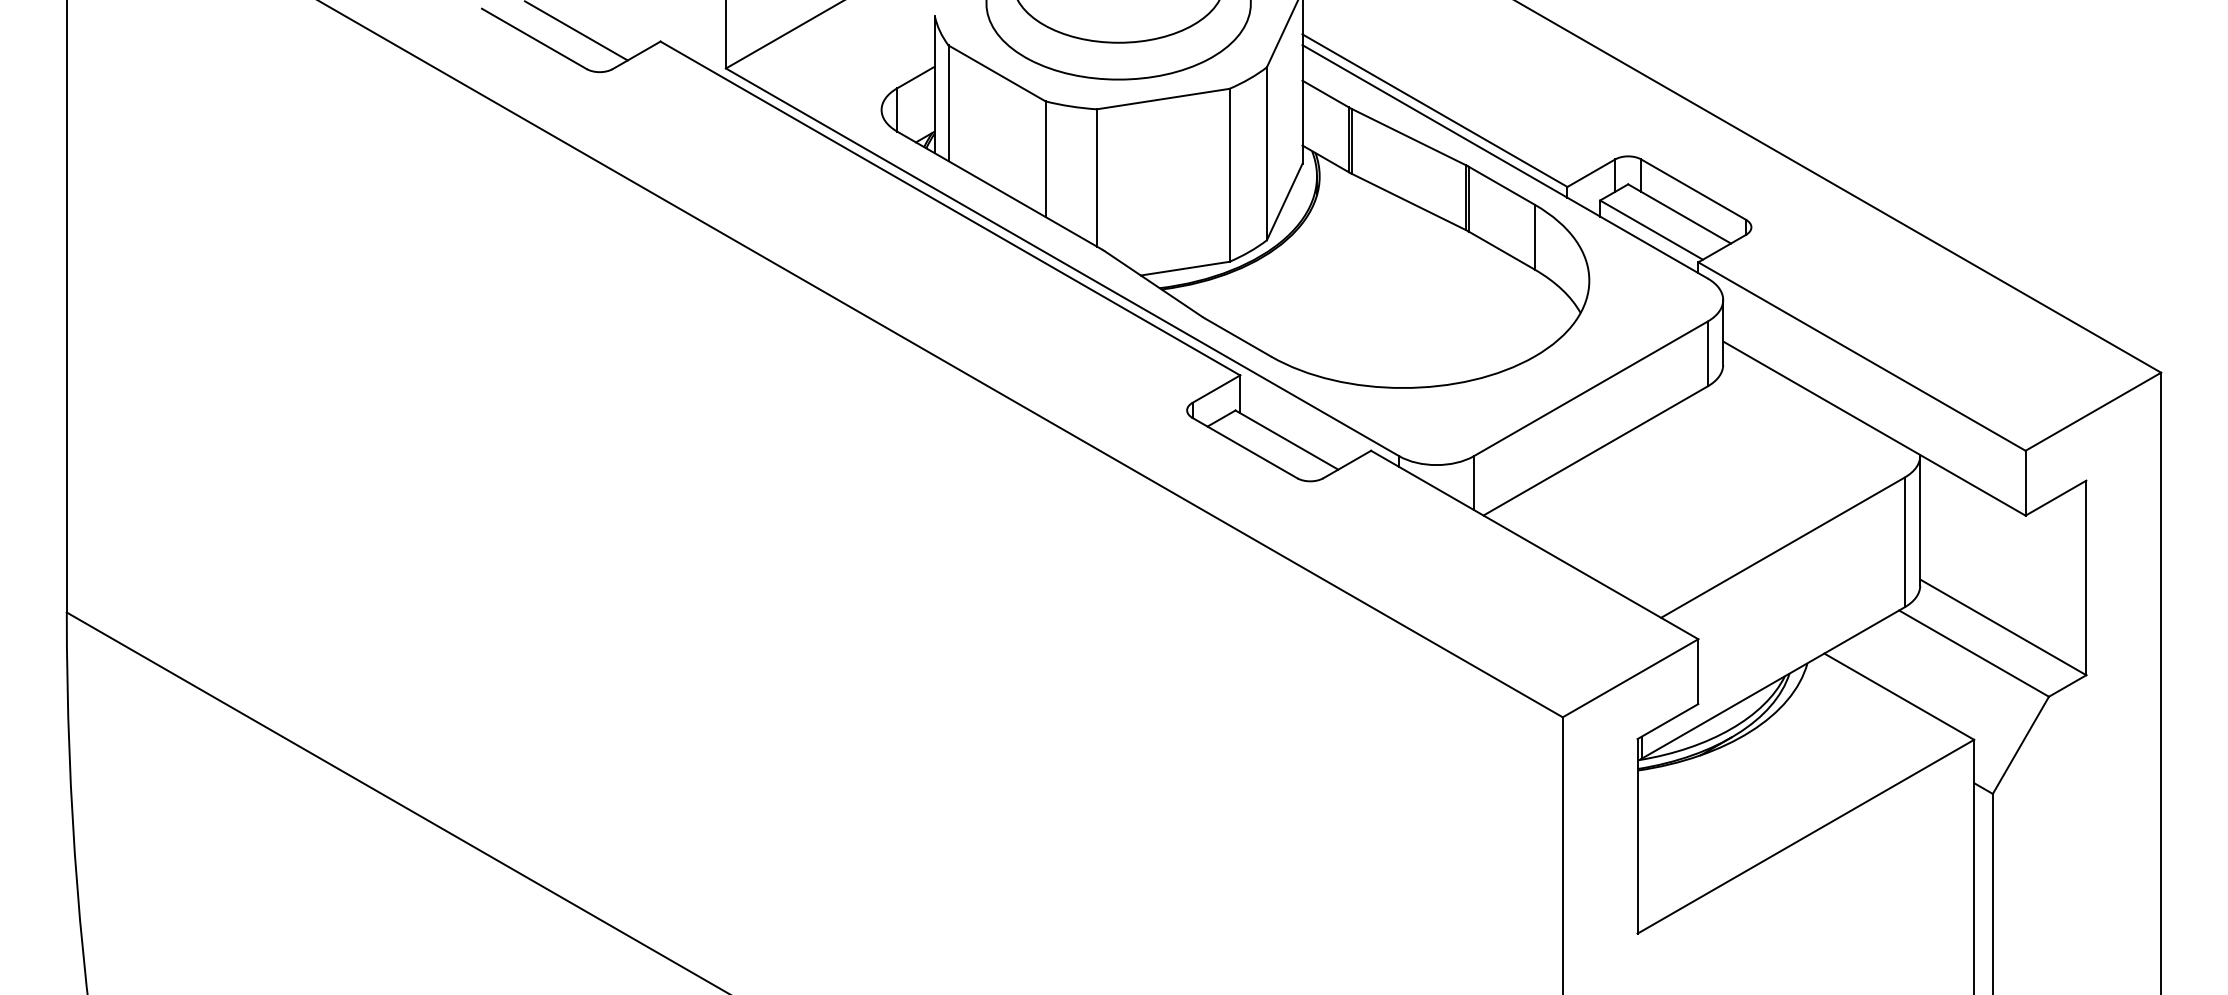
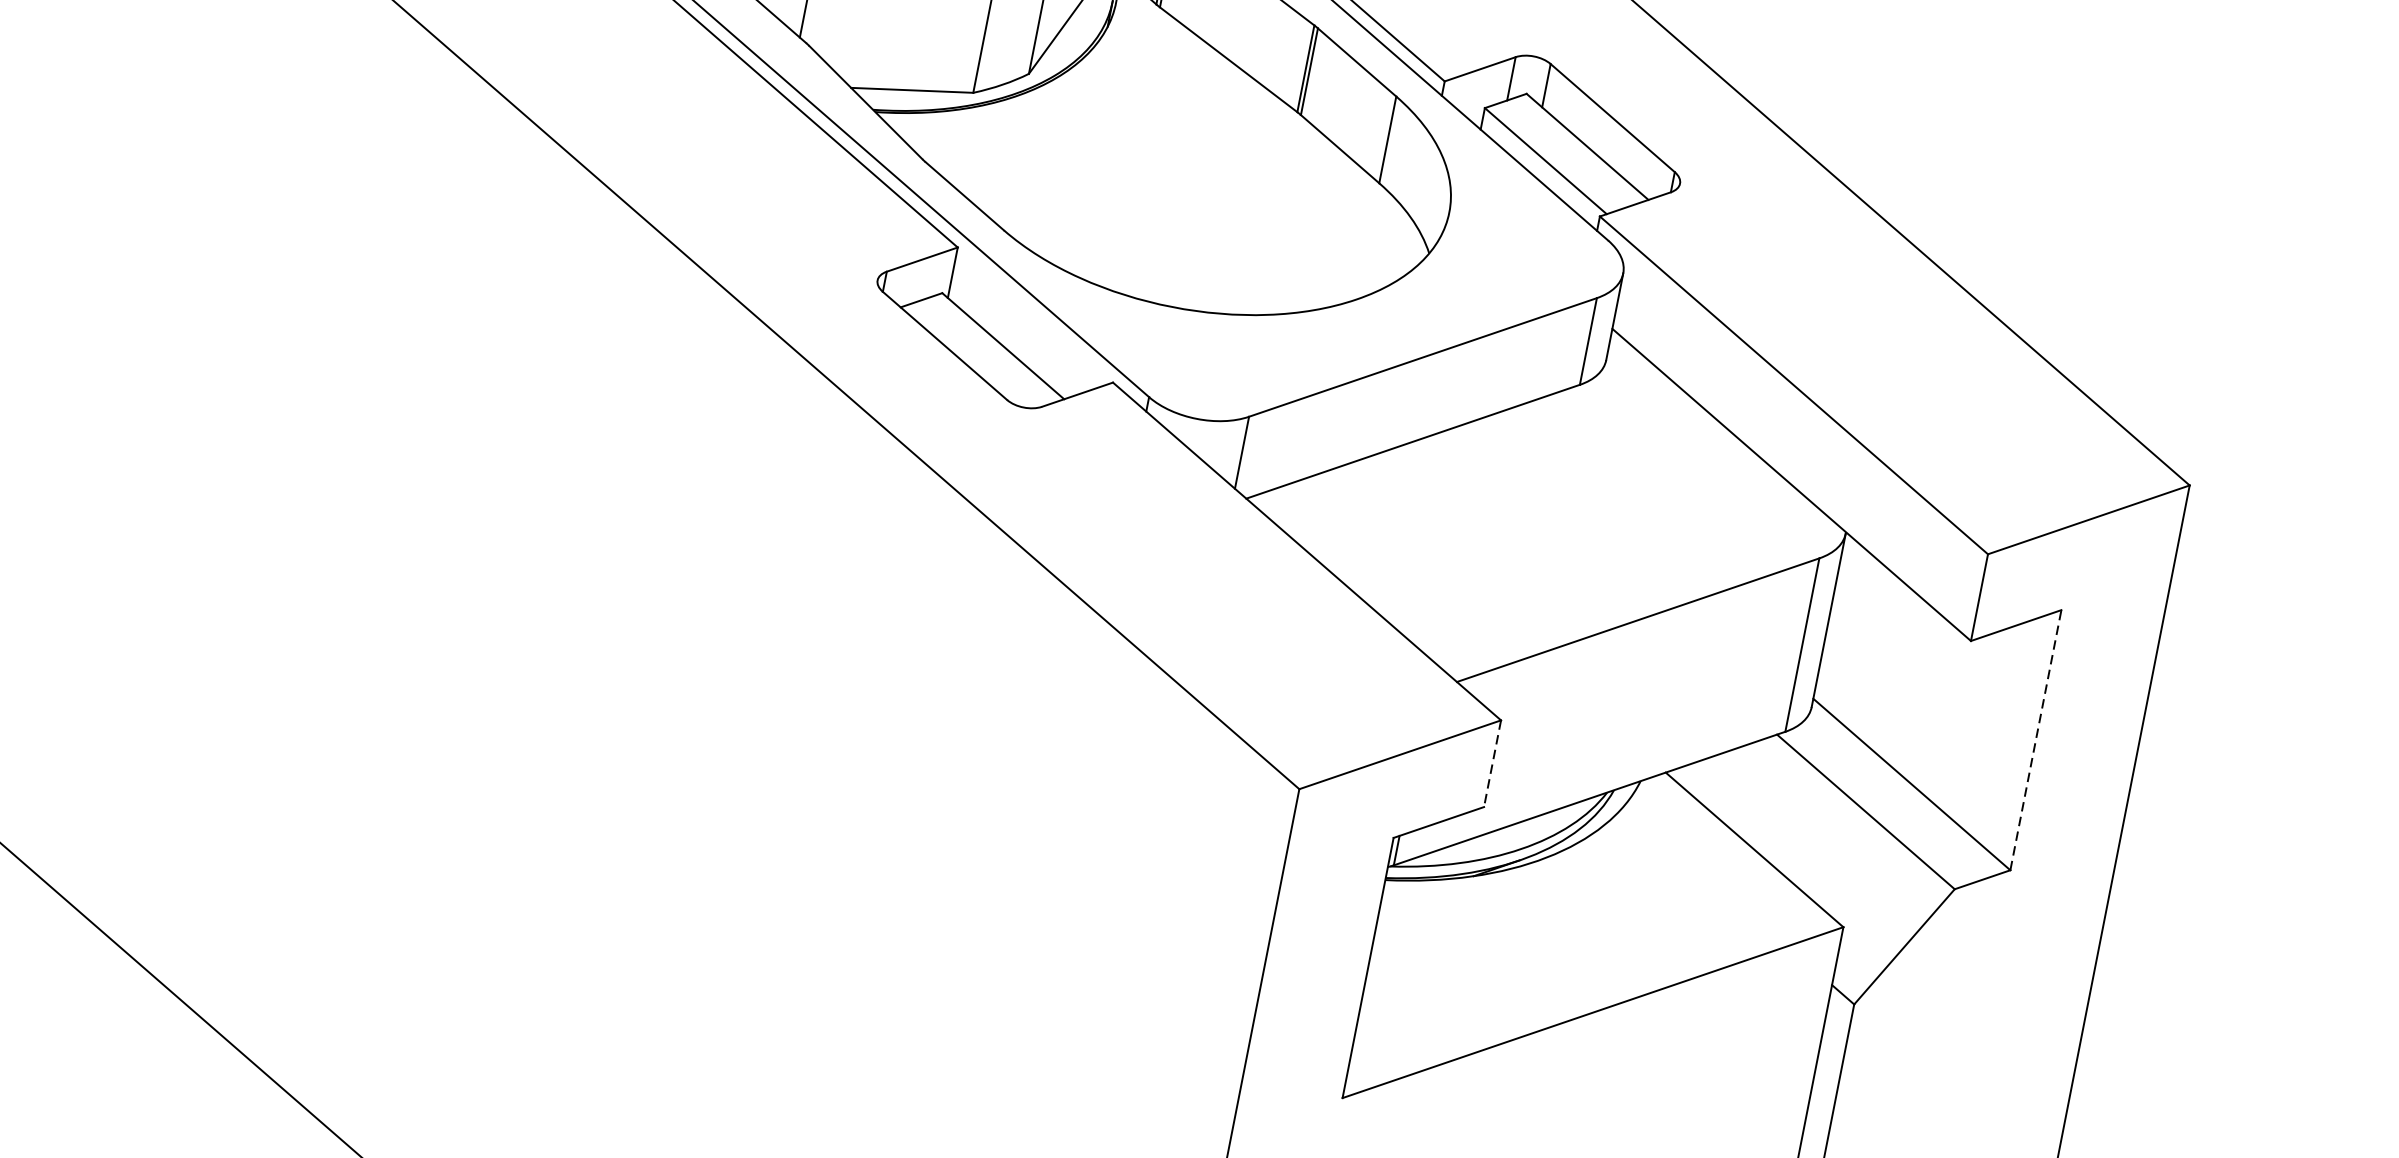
line: (2086, 577) -> (2036, 739), solid -> dashed
line: (1698, 672) -> (1492, 764), solid -> dashed

